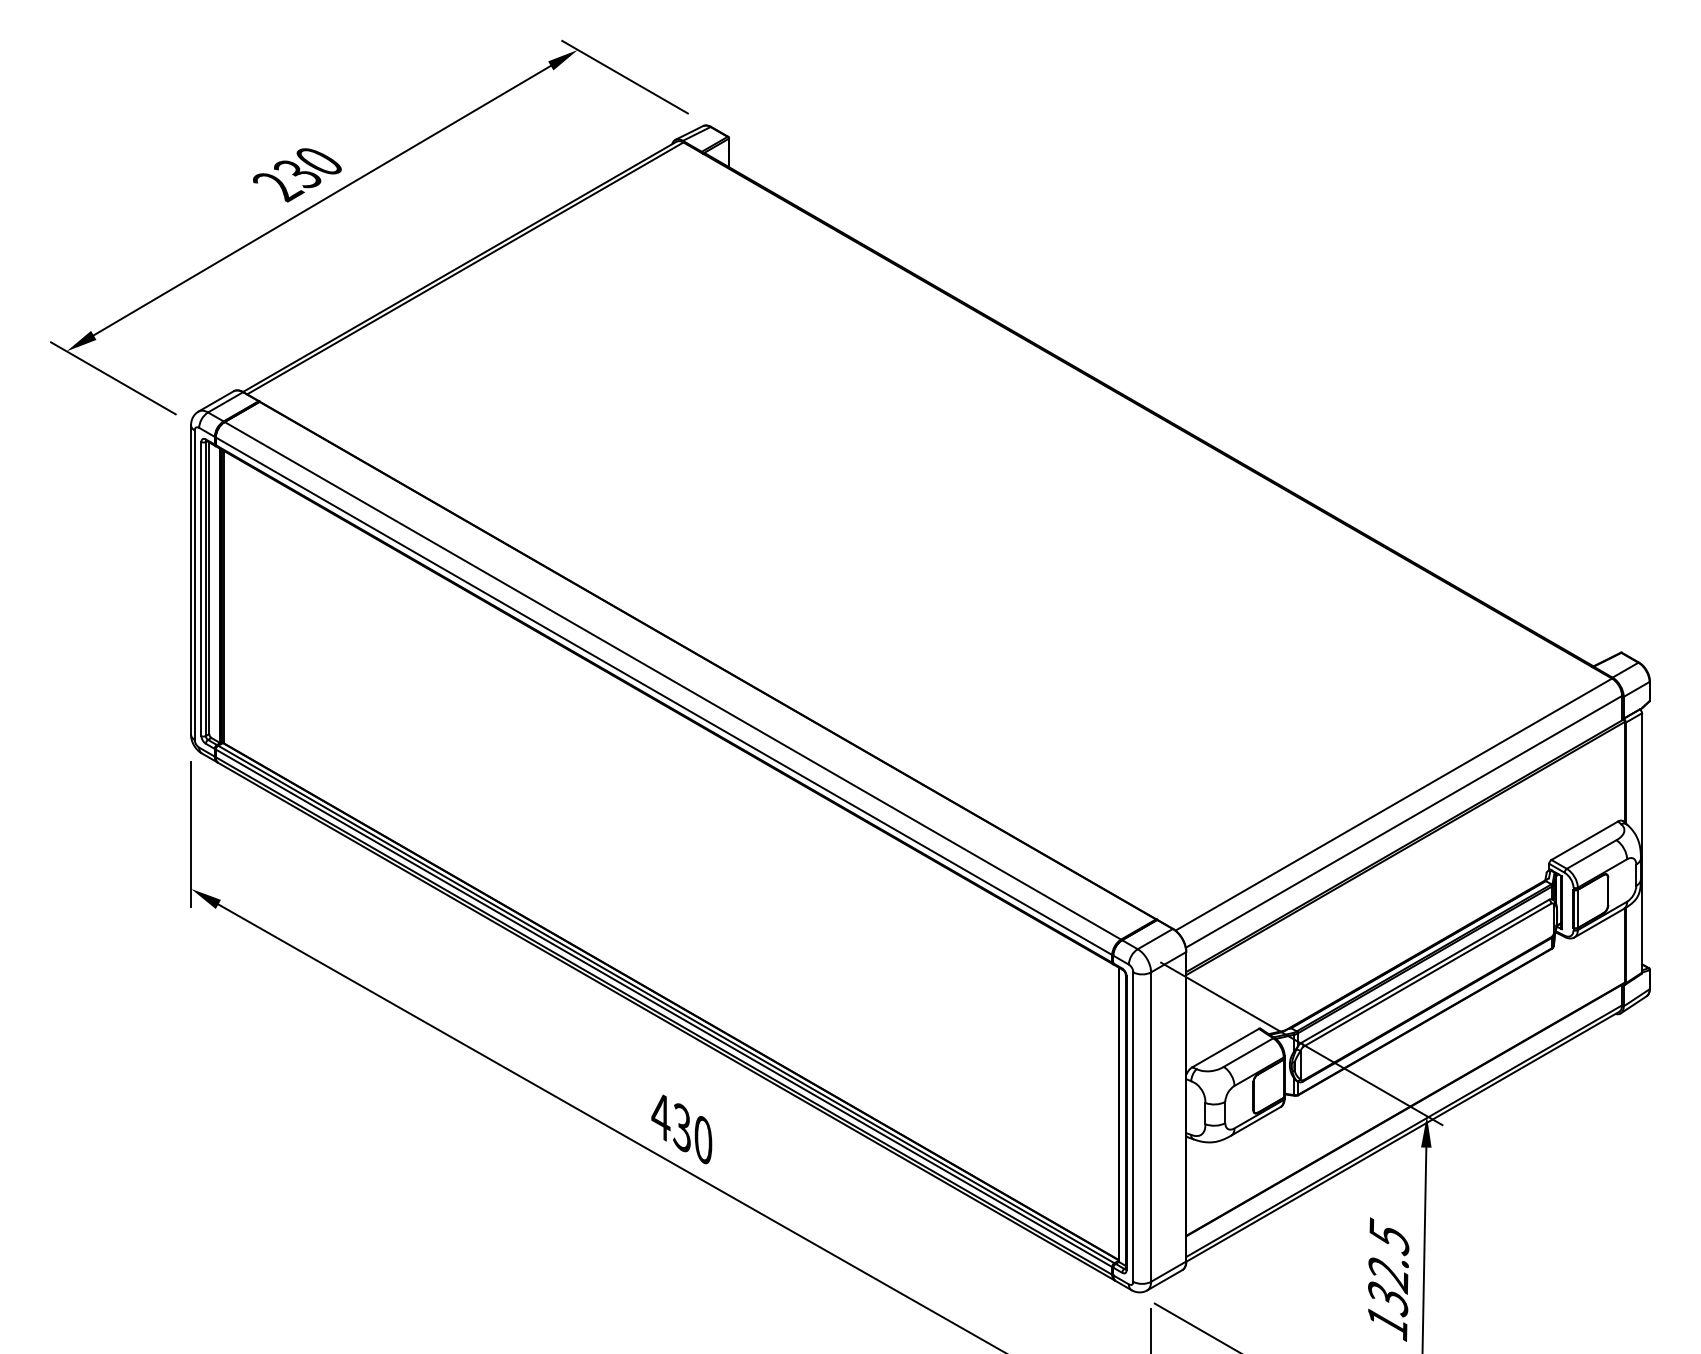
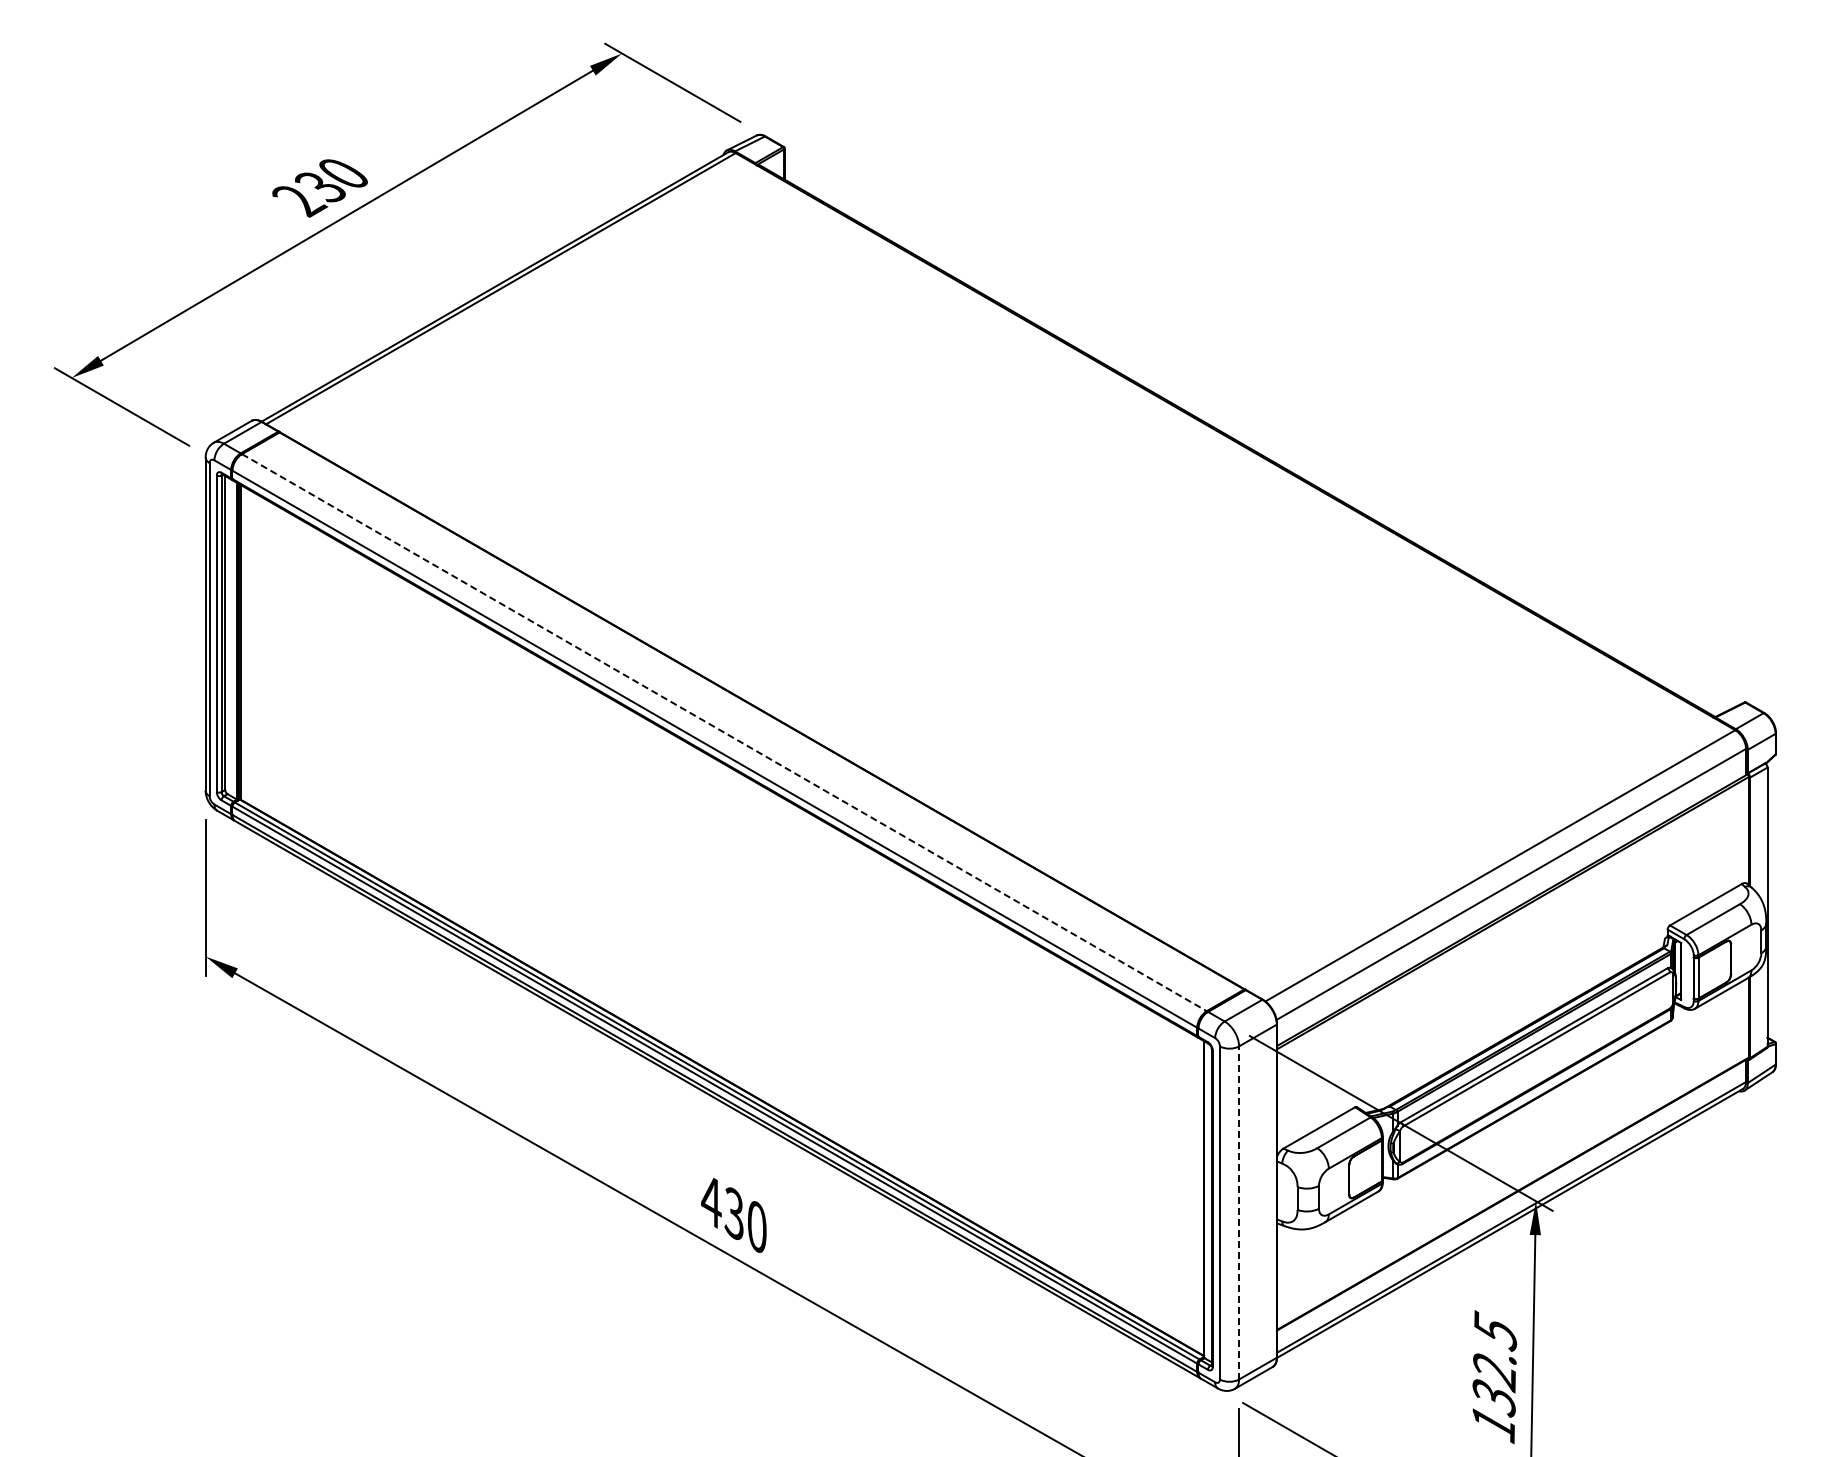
line: (673, 680) -> (724, 732), solid -> dashed
line: (1151, 1126) -> (1239, 1212), solid -> dashed

